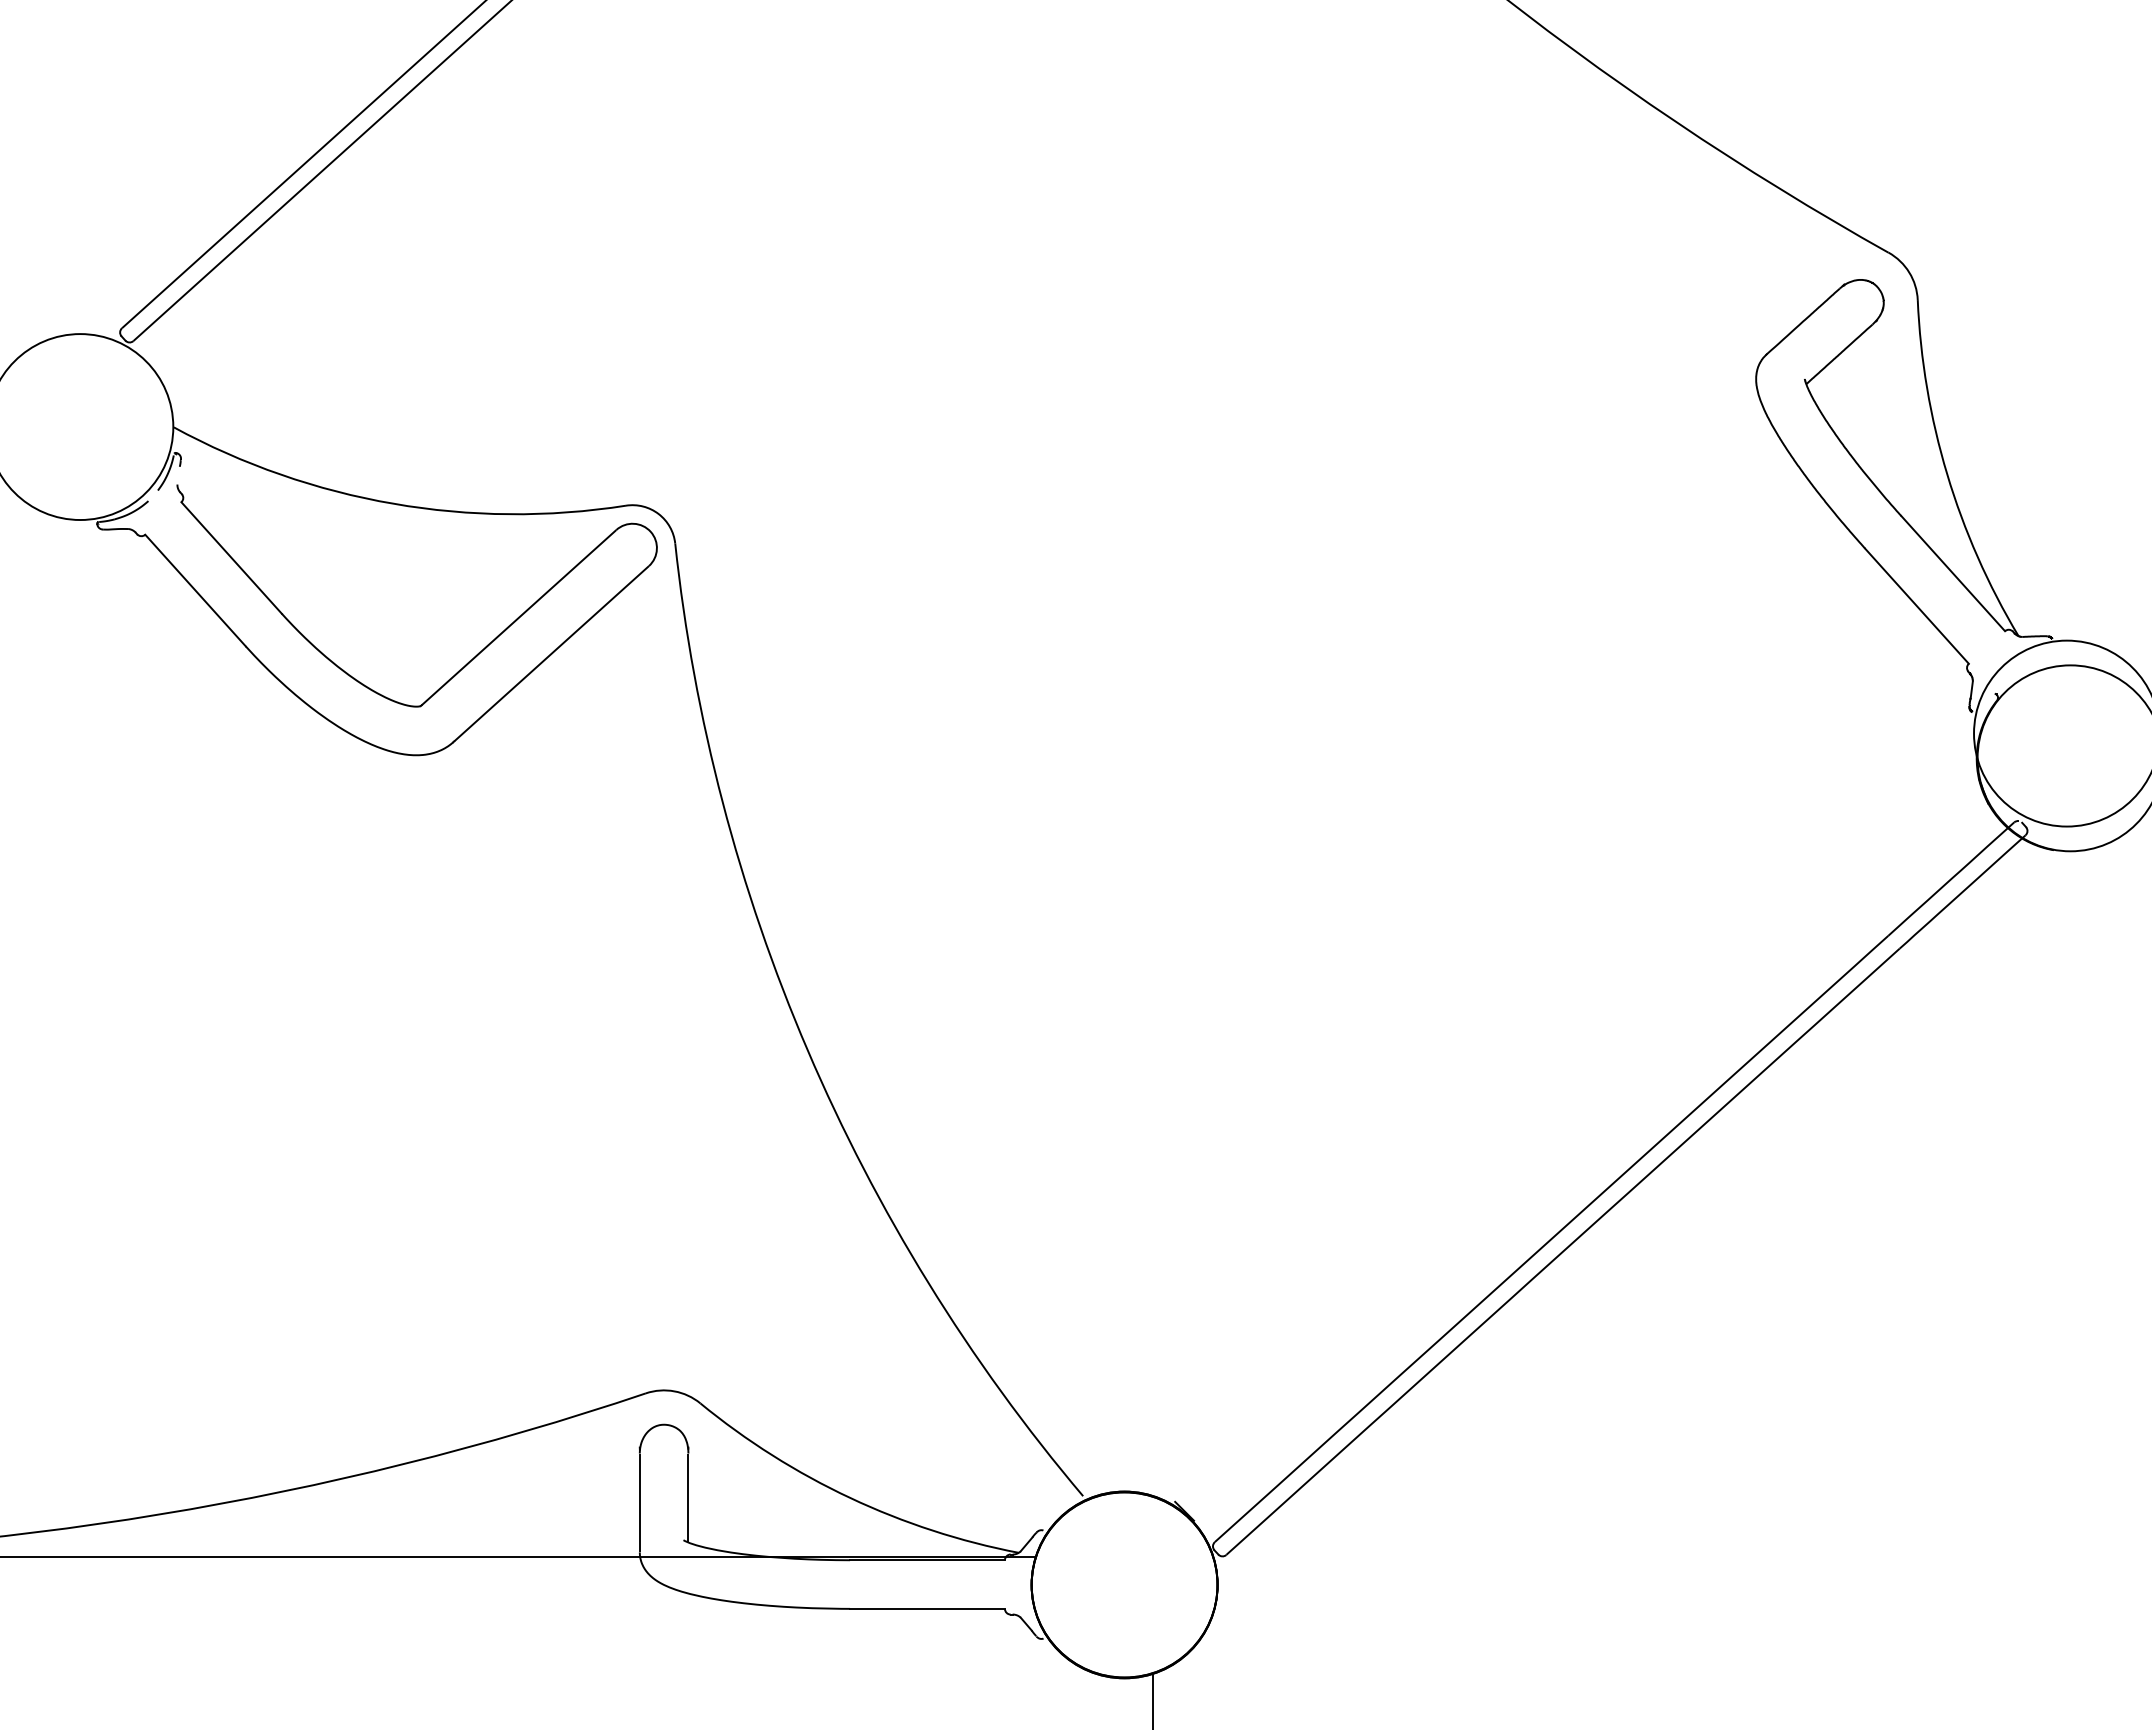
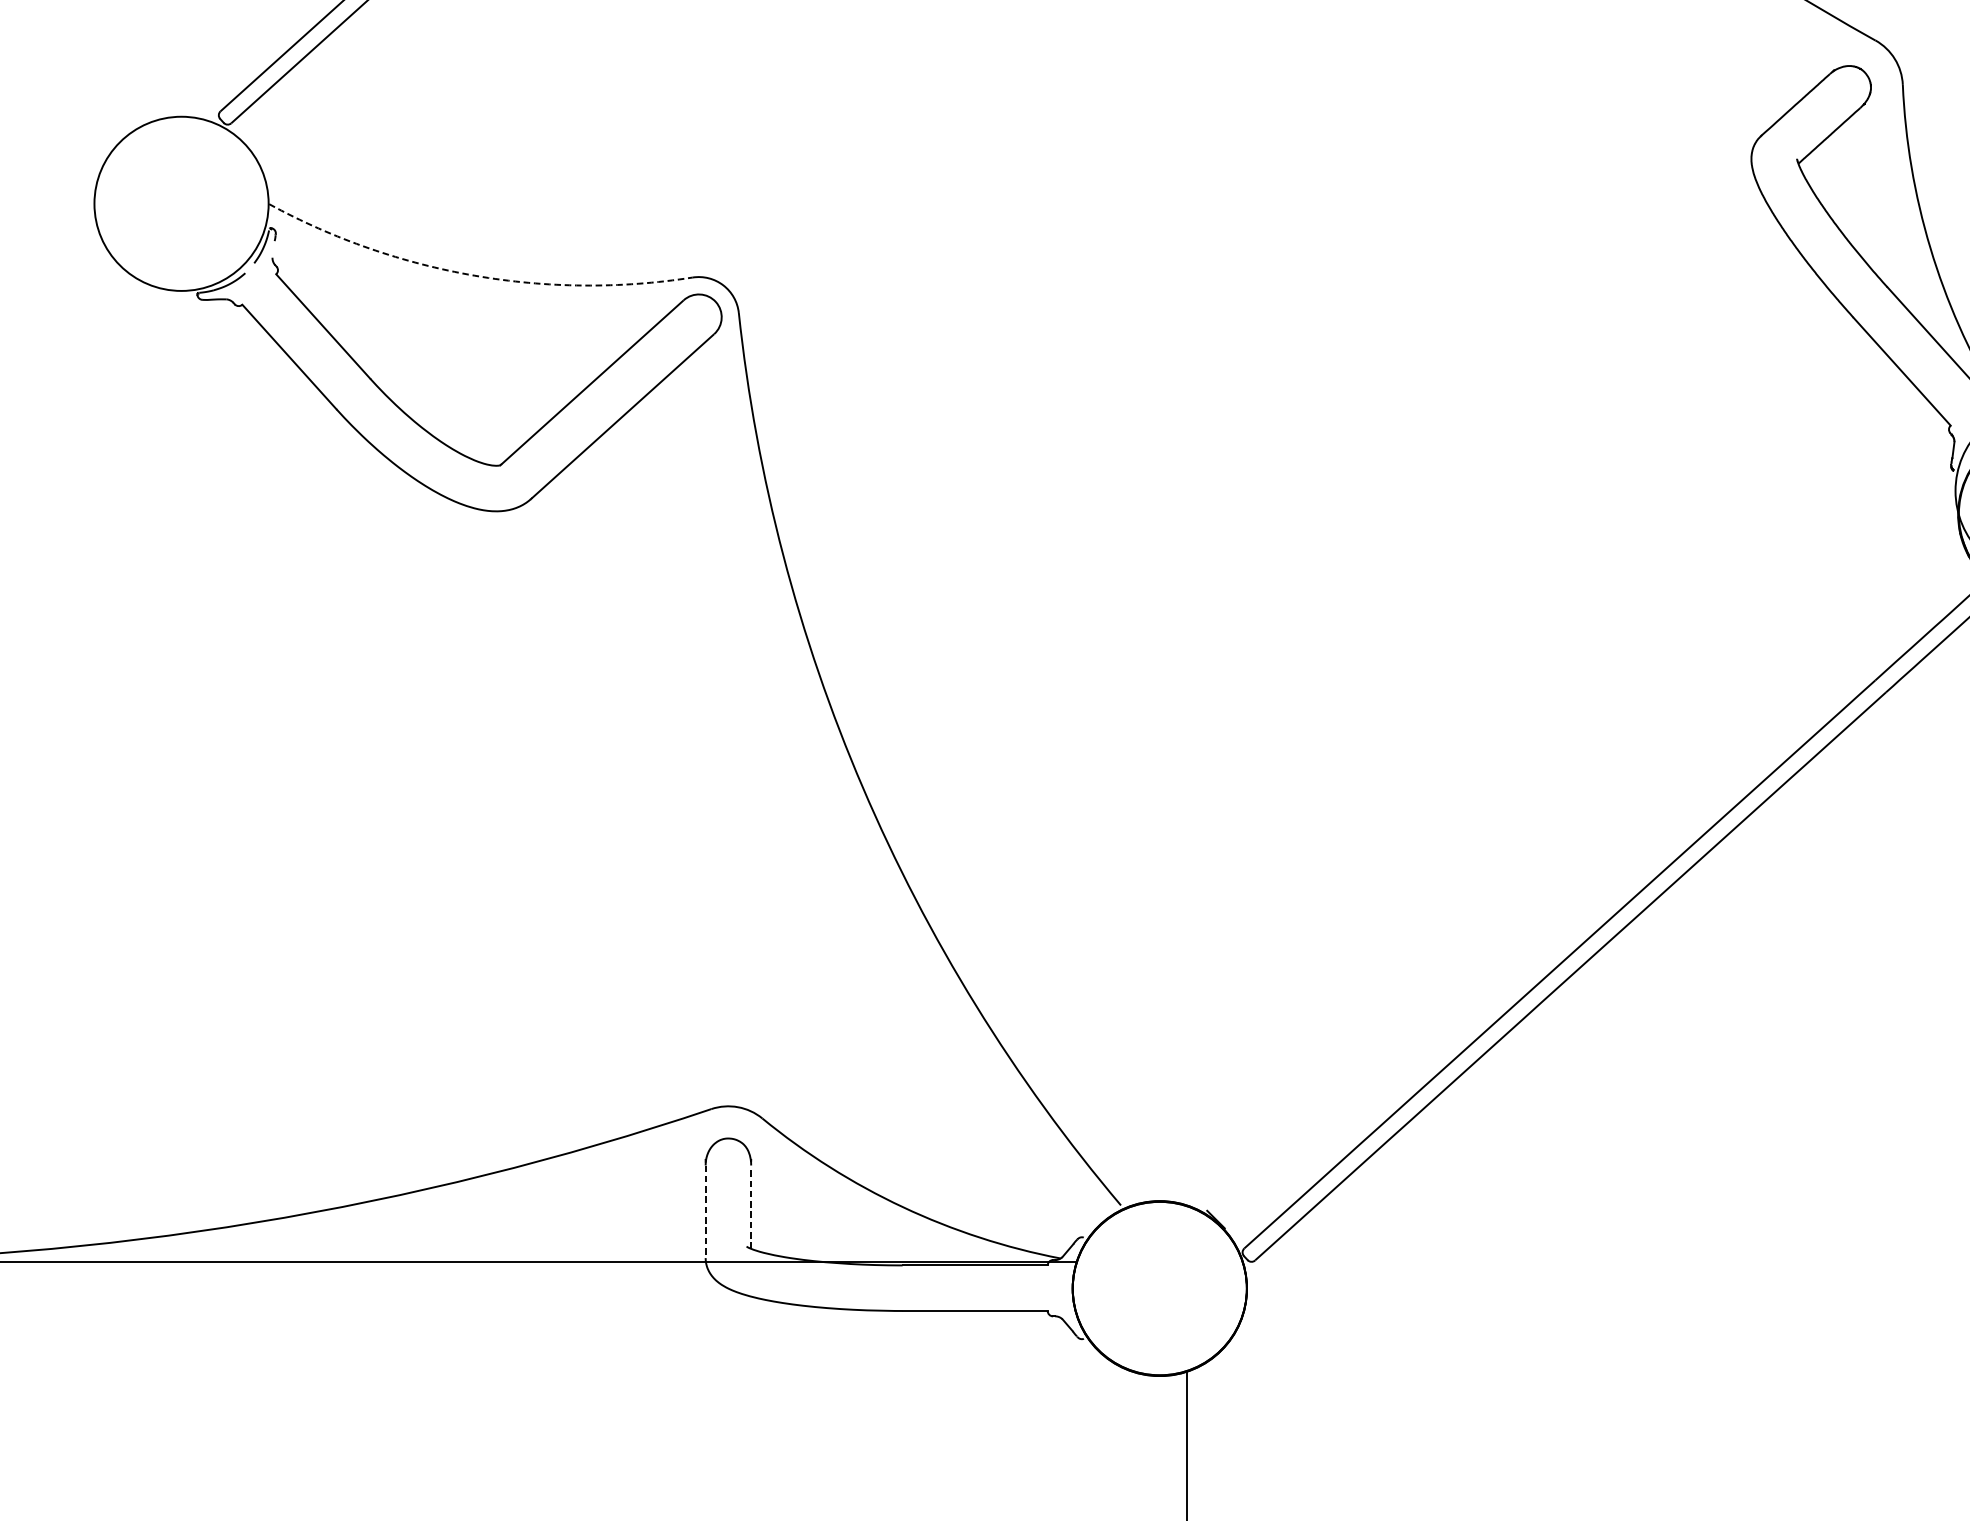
arc: (393, 503) -> (474, 275), solid -> dashed
line: (688, 1498) -> (751, 1207), solid -> dashed
line: (639, 1503) -> (705, 1212), solid -> dashed

